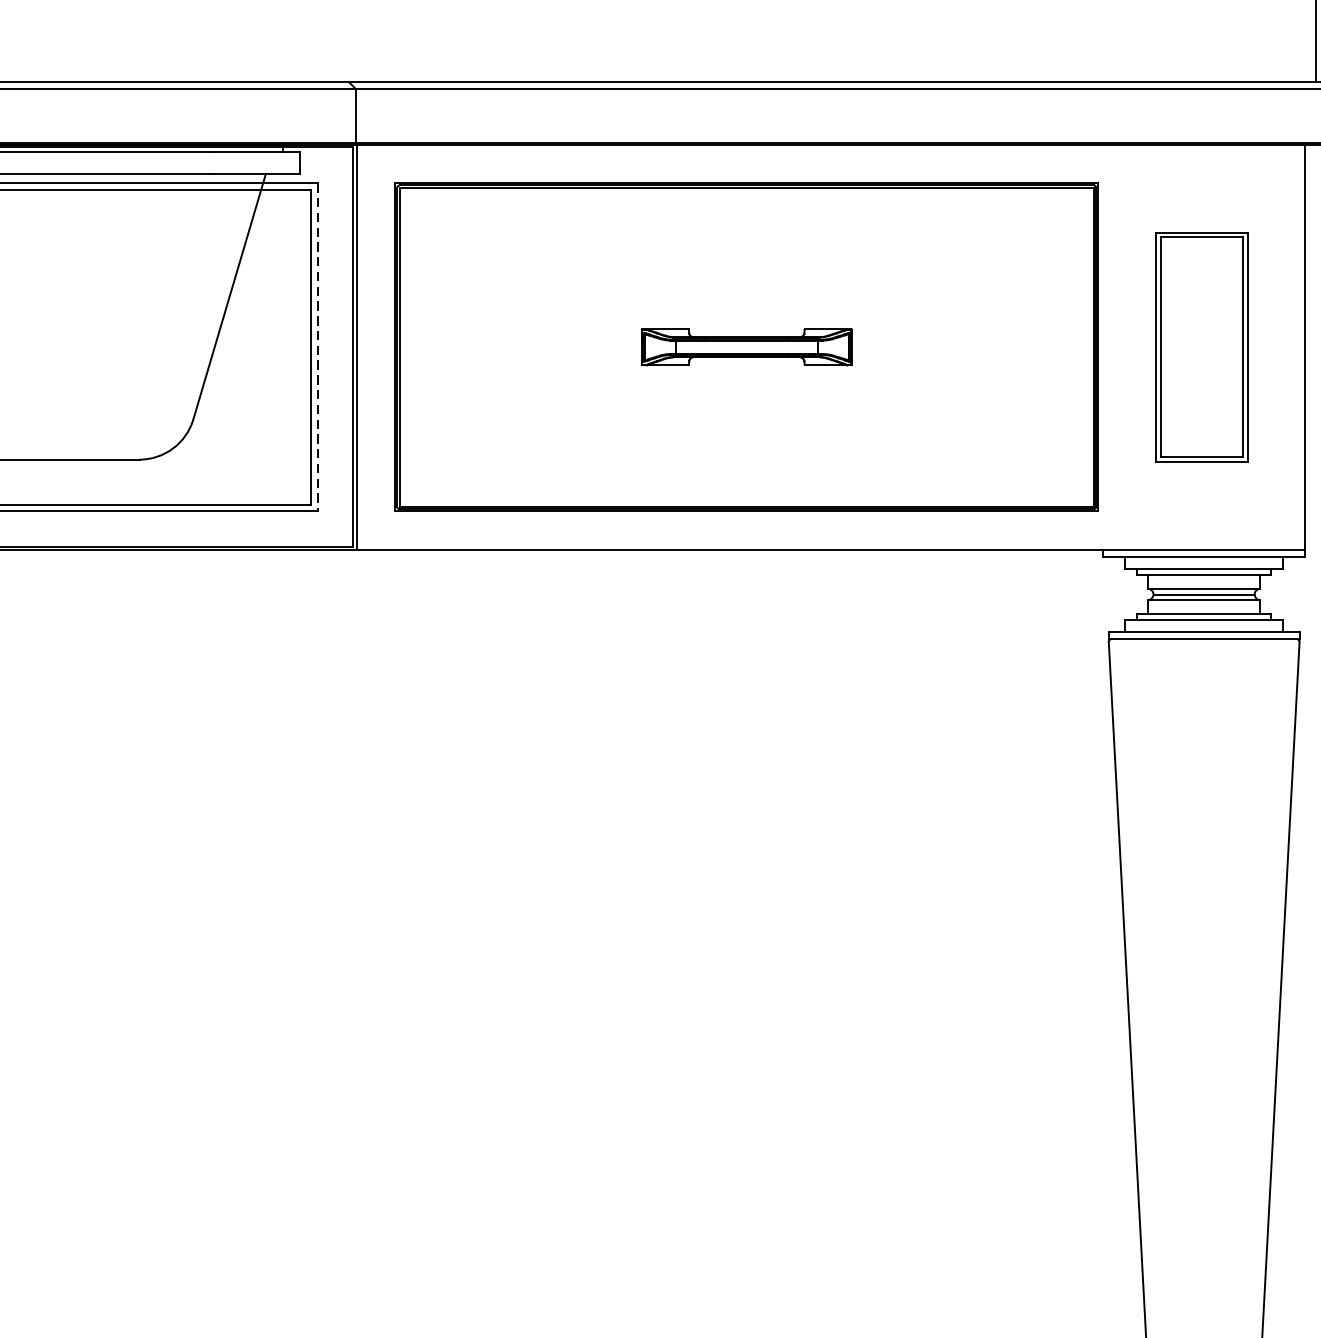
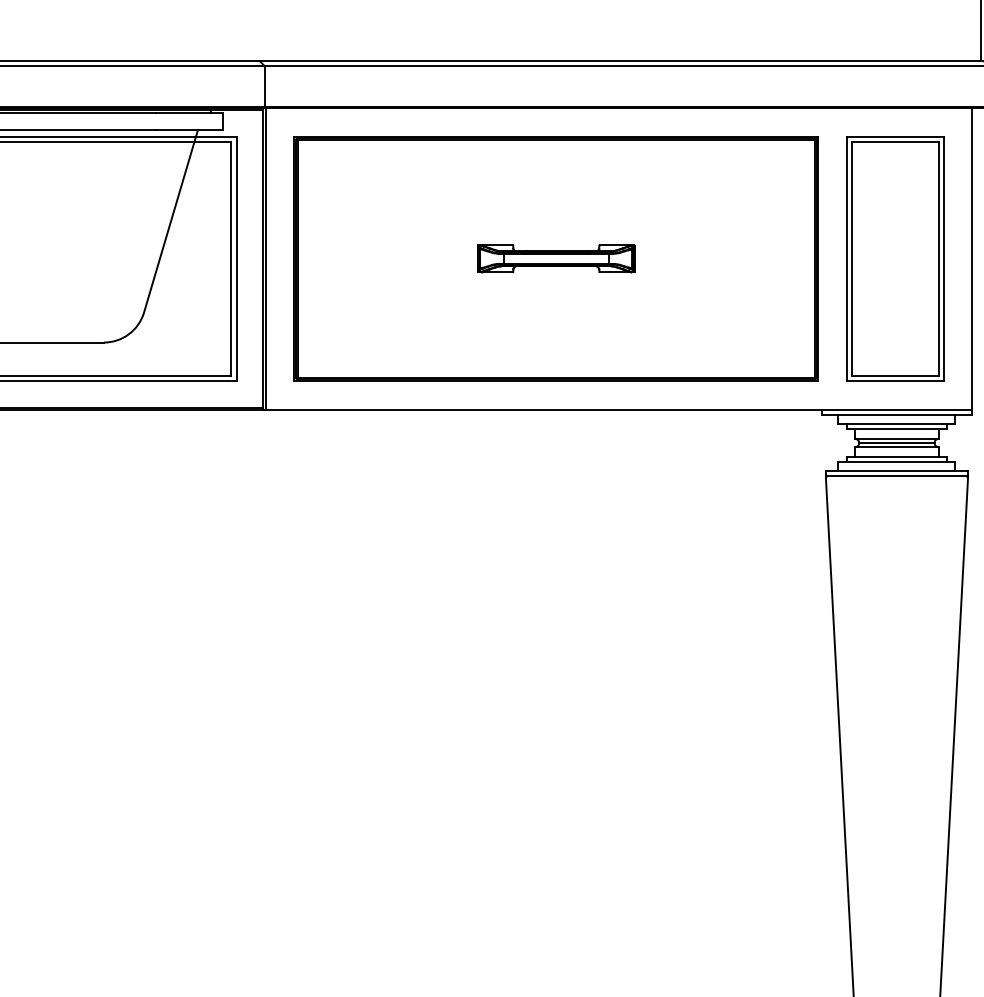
part: (1202, 346) -> (895, 258), size x1.43
line: (317, 348) -> (236, 259), dashed -> solid

